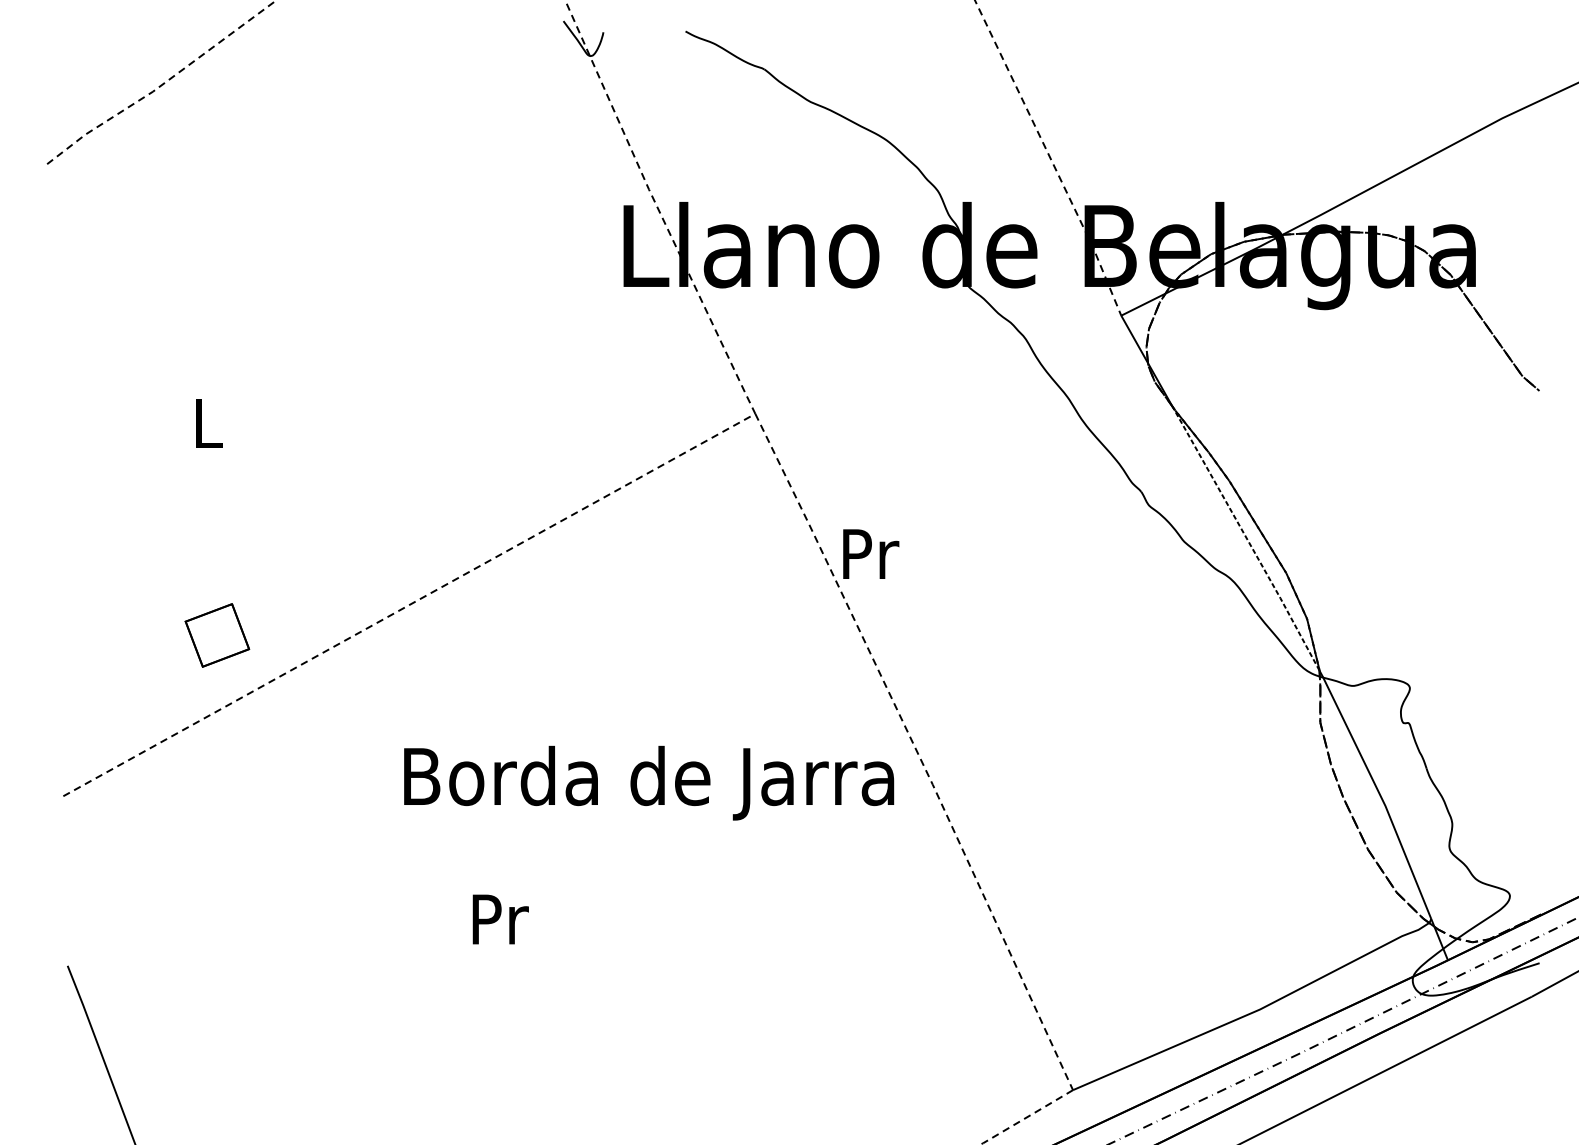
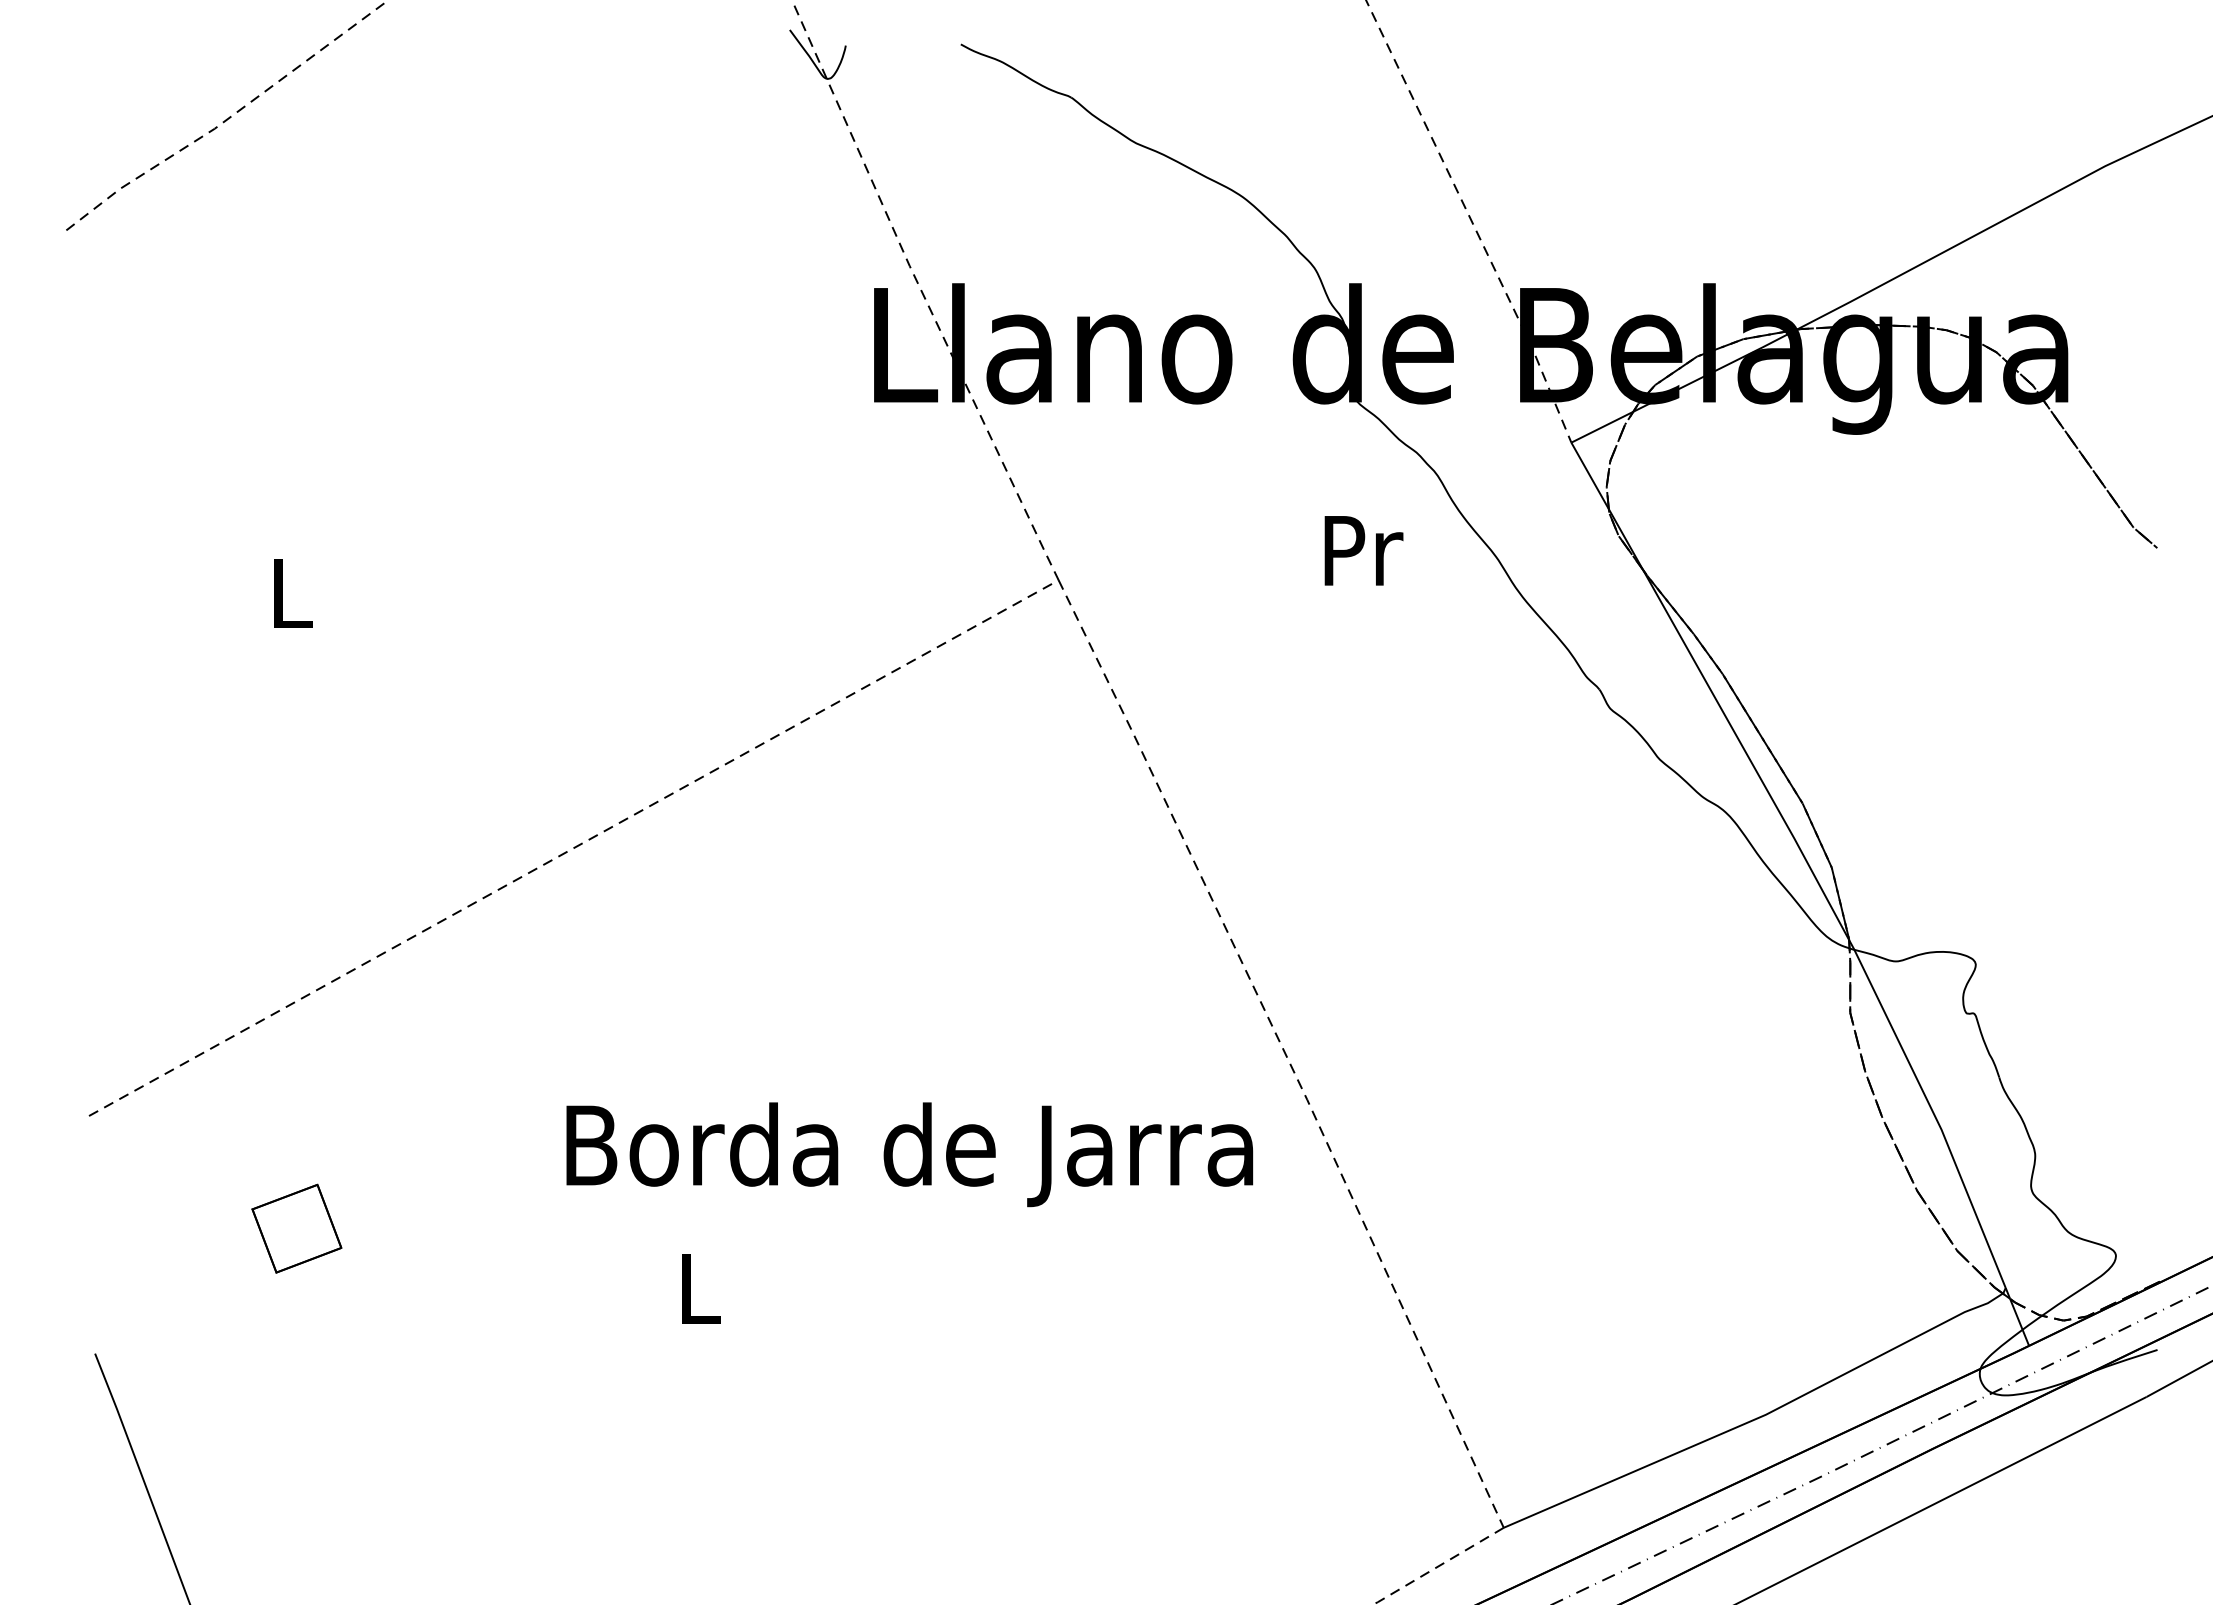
line: (1246, 538) -> (1747, 755), dashed -> solid
text: (870, 553) -> (1363, 550), moved
part: (217, 635) -> (296, 1228), moved
text: (648, 783) -> (909, 1154), moved
text: (500, 919) -> (701, 1288), Pr -> L

